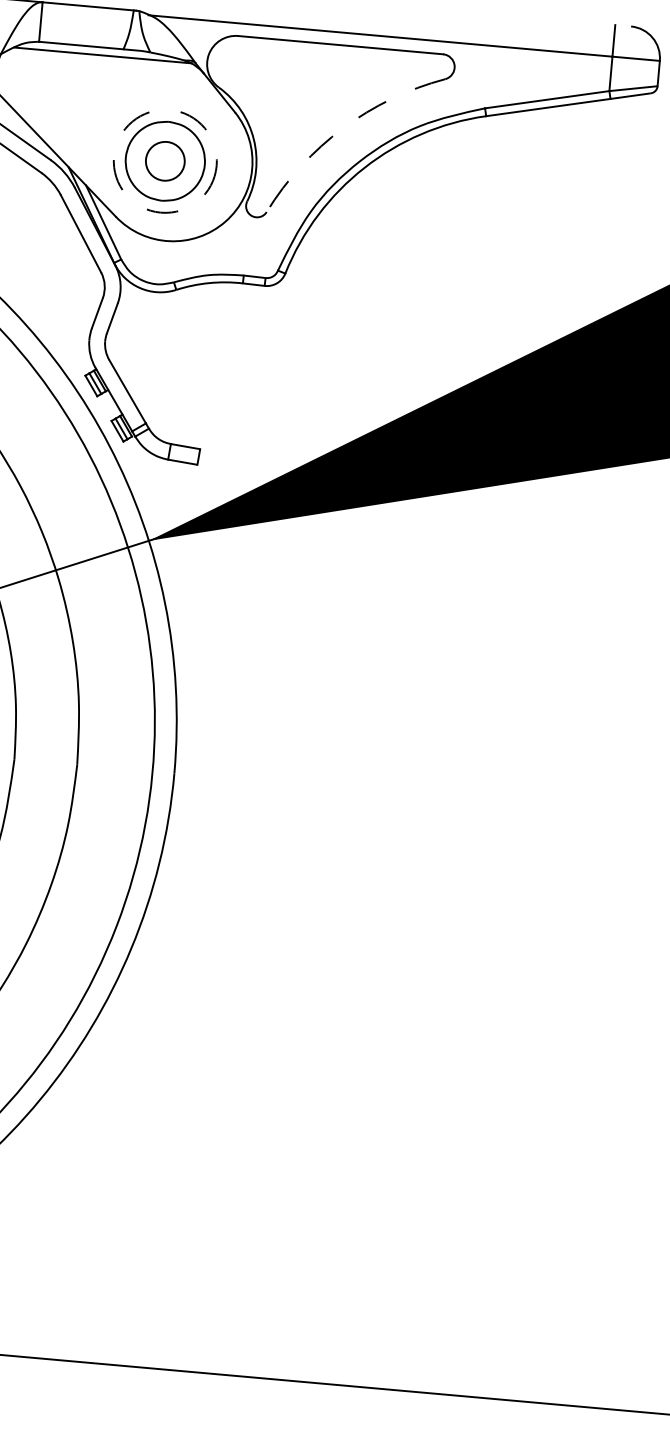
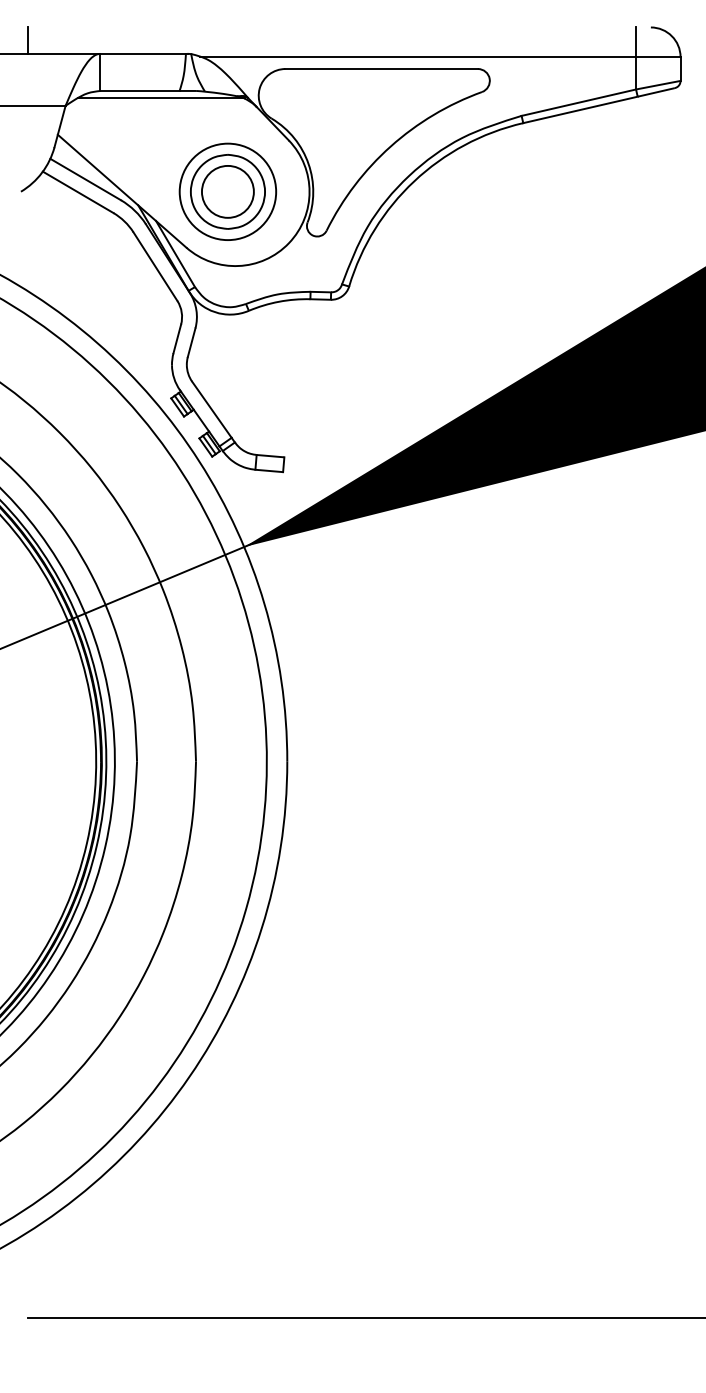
arc: (342, 128) -> (390, 146), dashed -> solid
circle: (164, 160) -> (227, 191), dashed -> solid
circle: (164, 160) -> (227, 191), size x1.43

